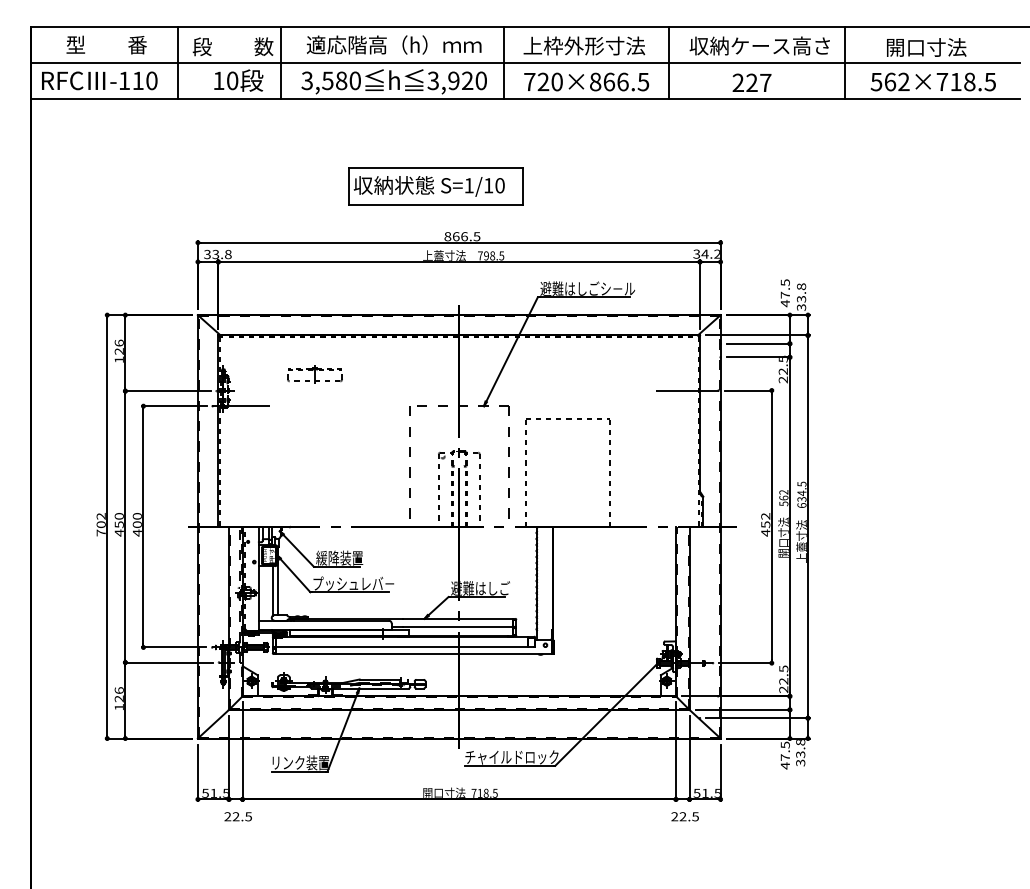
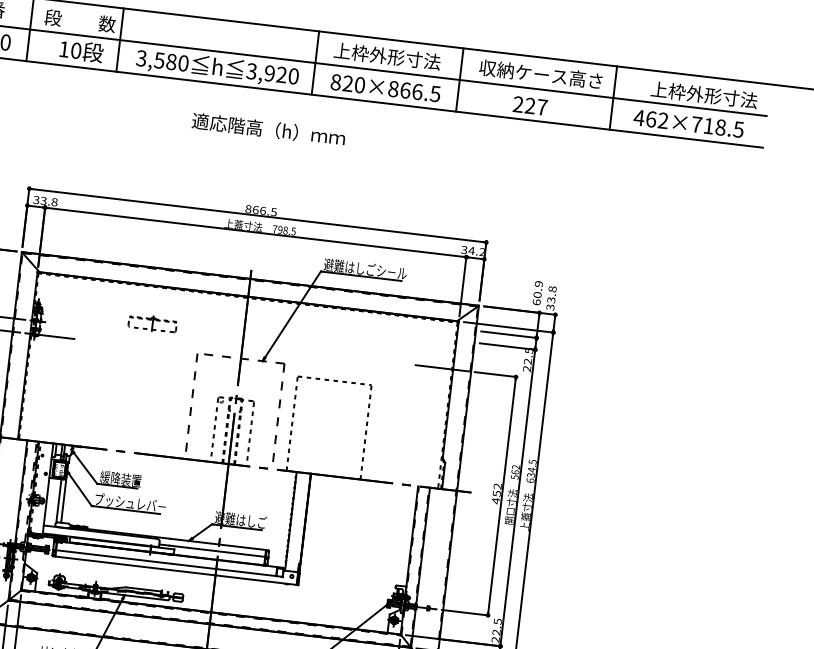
text: (393, 44) -> (268, 128), moved
text: (946, 47) -> (703, 94), 開口寸法 -> 上枠外形寸法
text: (529, 81) -> (335, 81), 720×866.5 -> 820×866.5
text: (876, 82) -> (639, 118), 562×718.5 -> 462×718.5
part: (435, 186) -> (242, 164), removed
text: (784, 293) -> (537, 293), 47.5 -> 60.9
part: (314, 374) -> (152, 323), moved

